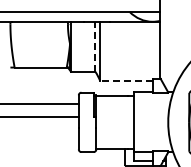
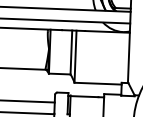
line: (95, 47) -> (71, 52), dashed -> solid
line: (126, 80) -> (97, 83), dashed -> solid

